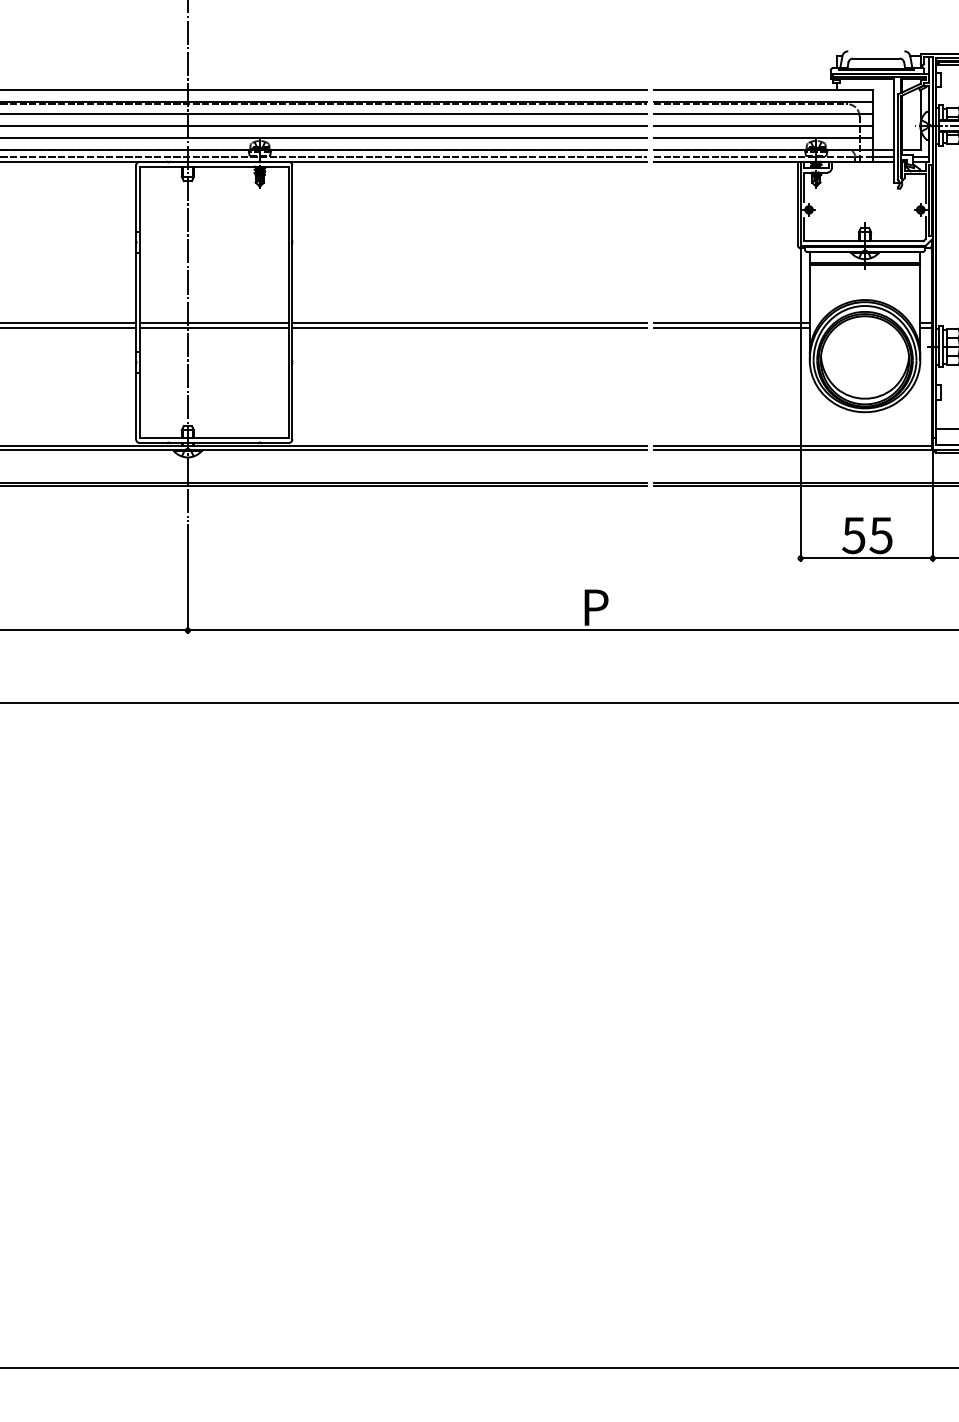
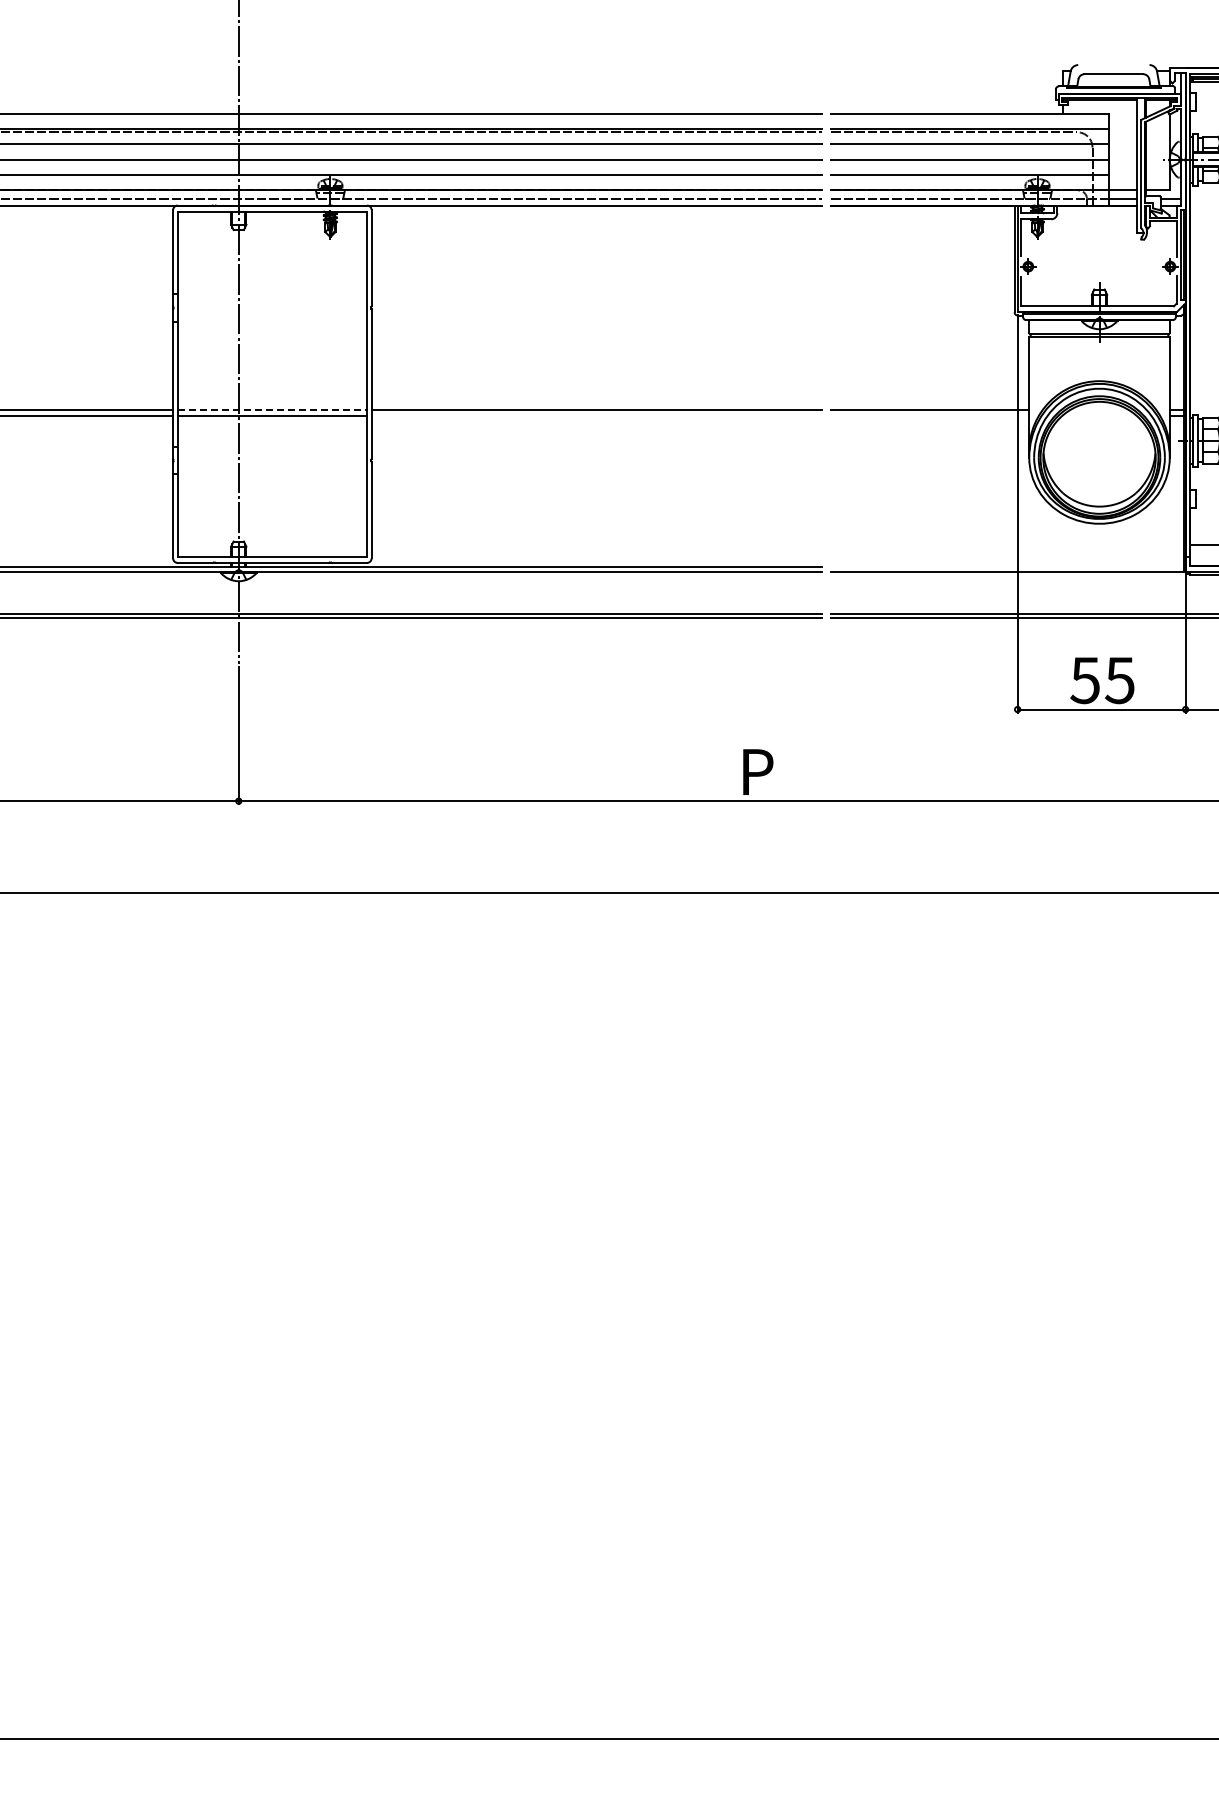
line: (214, 323) -> (272, 410), solid -> dashed
line: (469, 327) -> (596, 416), removed
line: (732, 327) -> (930, 416), removed
line: (792, 446) -> (1007, 567), removed

